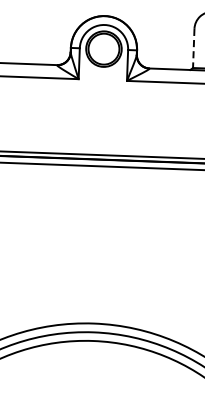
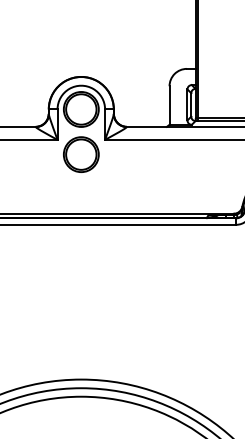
line: (193, 49) -> (169, 106), dashed -> solid
part: (102, 94) -> (81, 154), added

